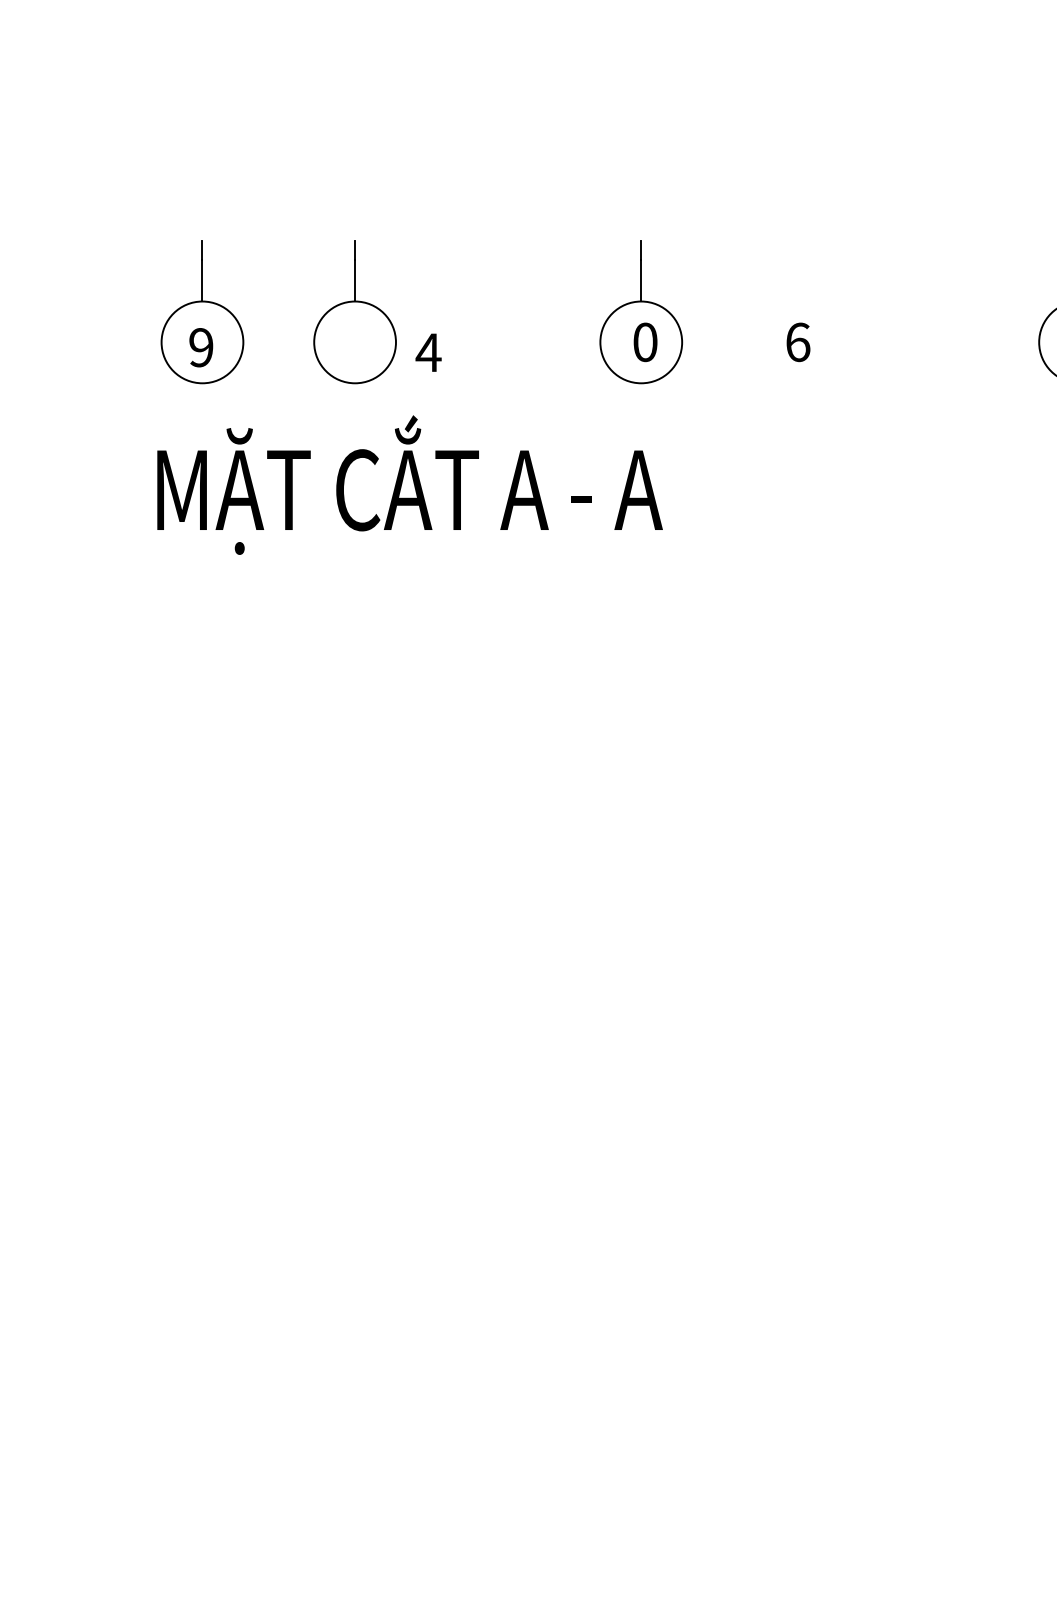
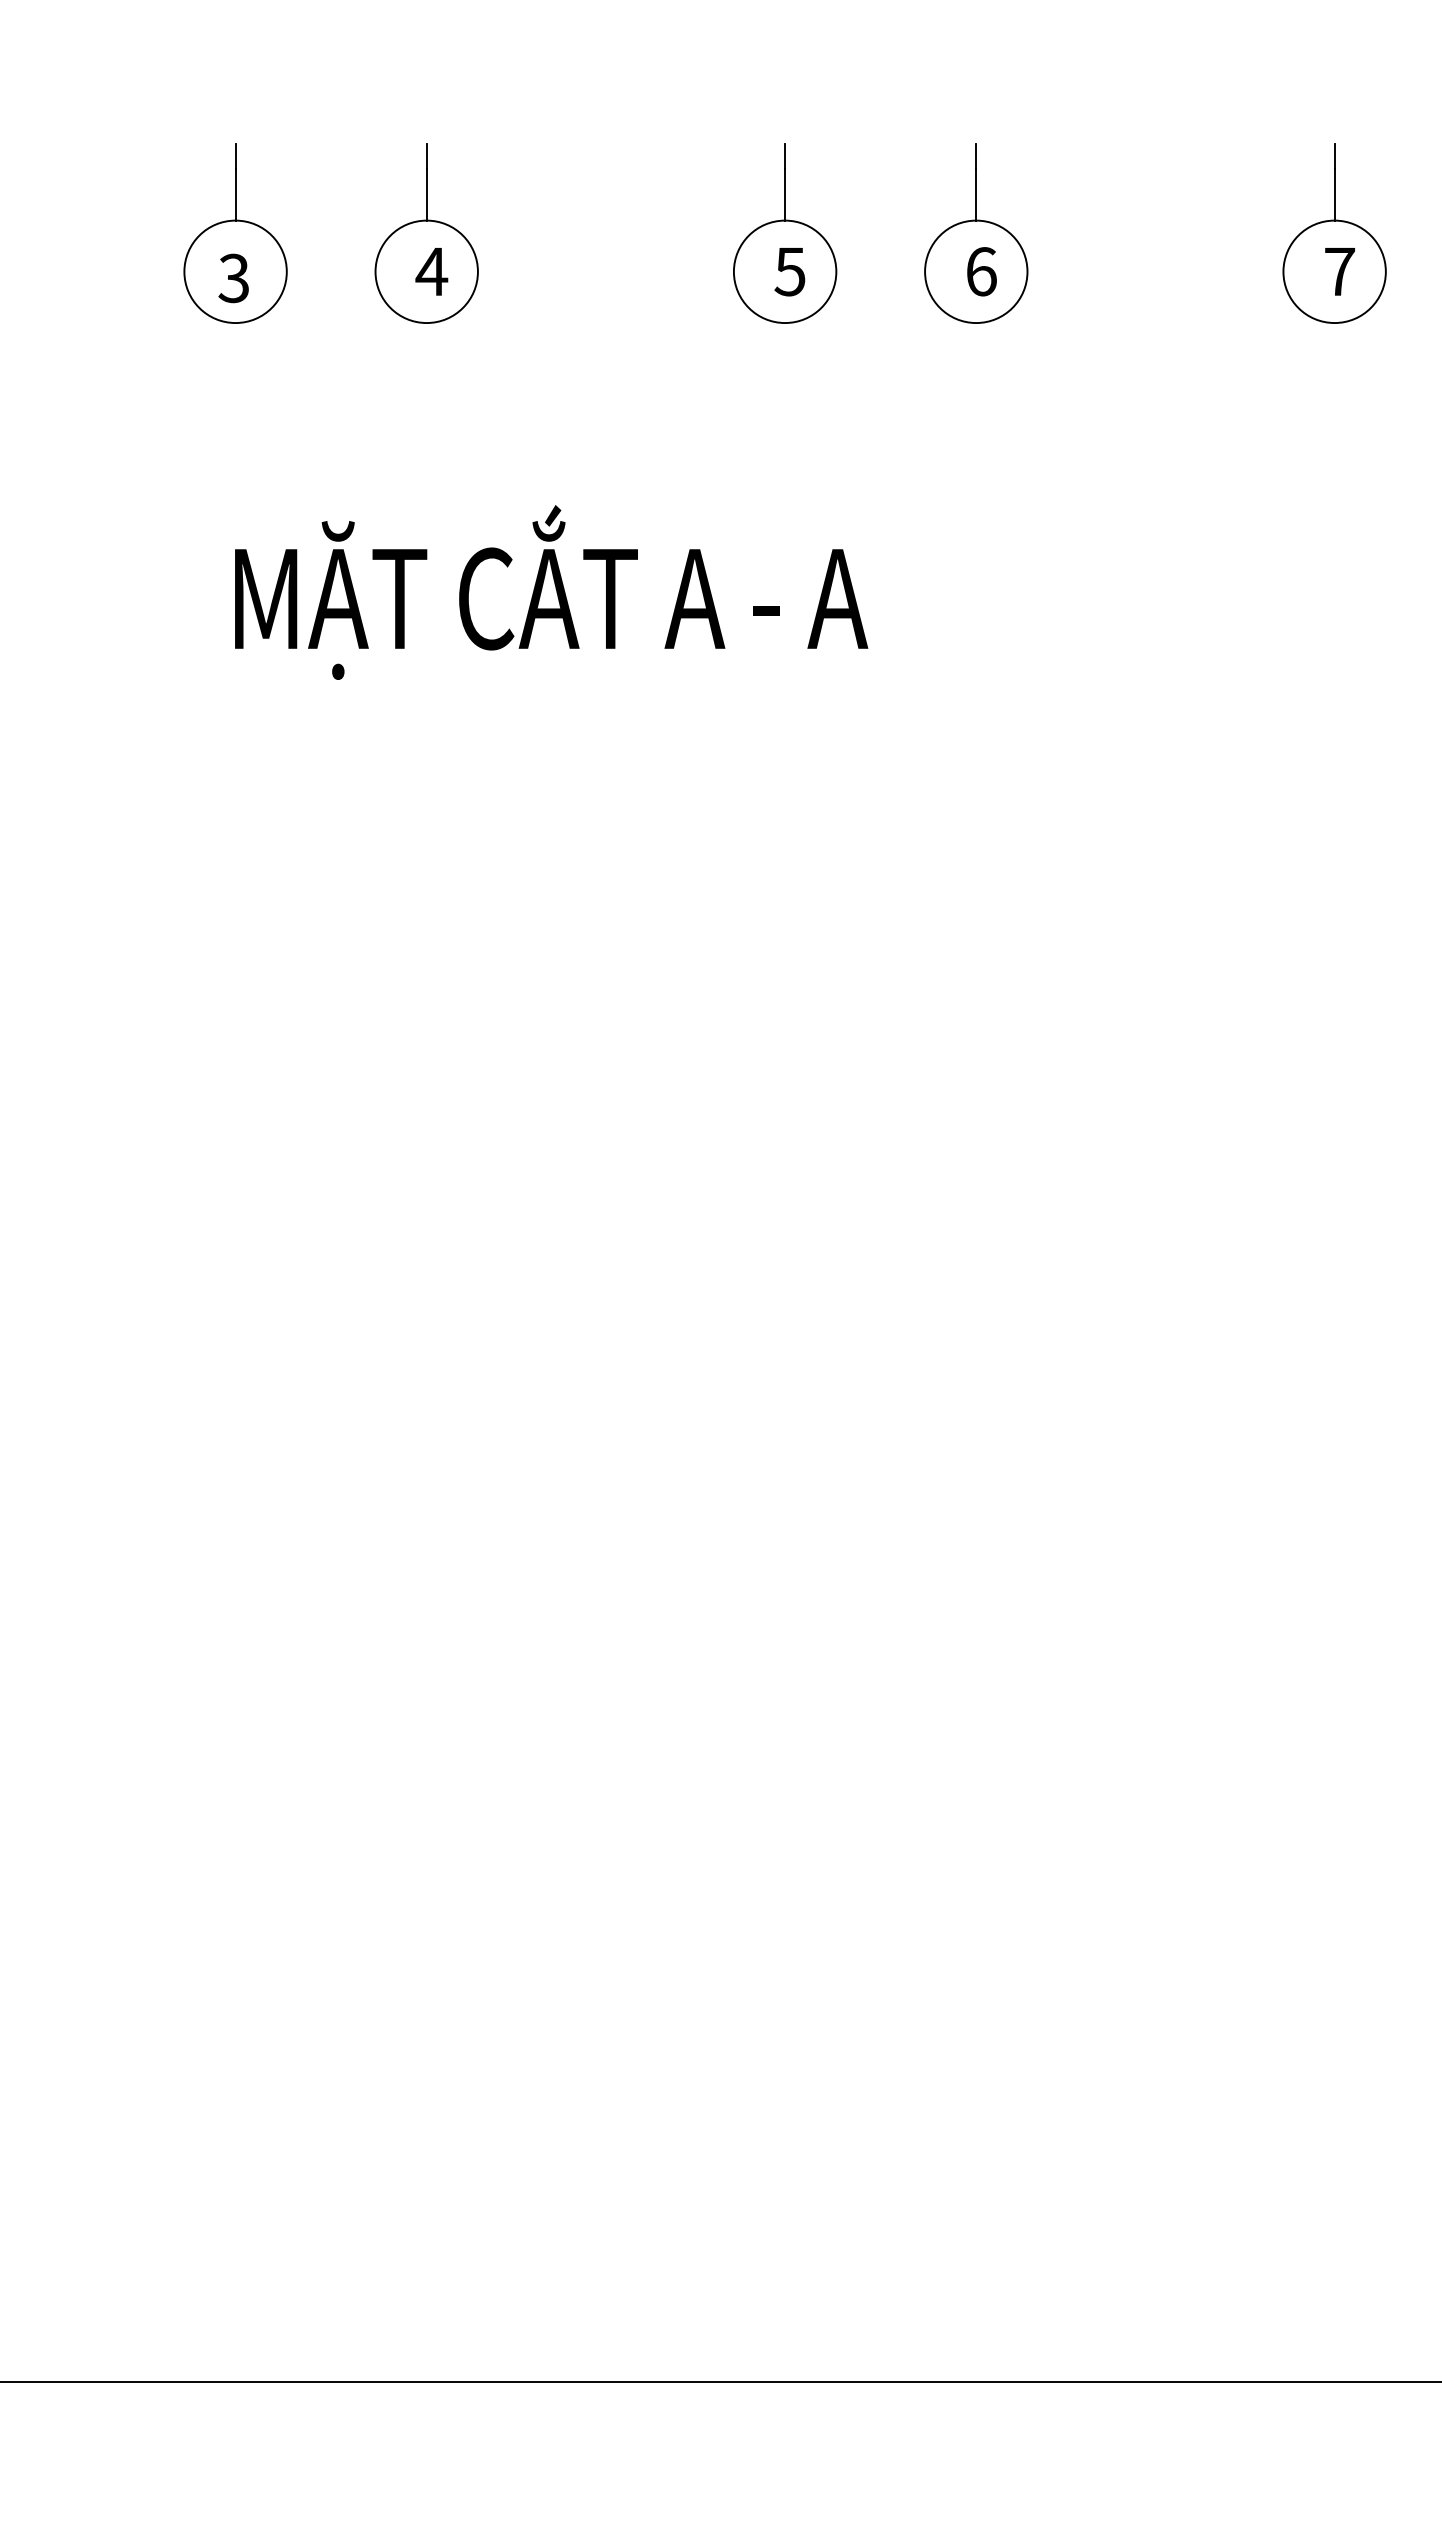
part: (794, 311) -> (976, 233), added
text: (644, 342) -> (789, 271), 0 -> 5
text: (200, 347) -> (233, 278), 9 -> 3
text: (428, 352) -> (431, 271), moved
text: (410, 485) -> (551, 592), moved

